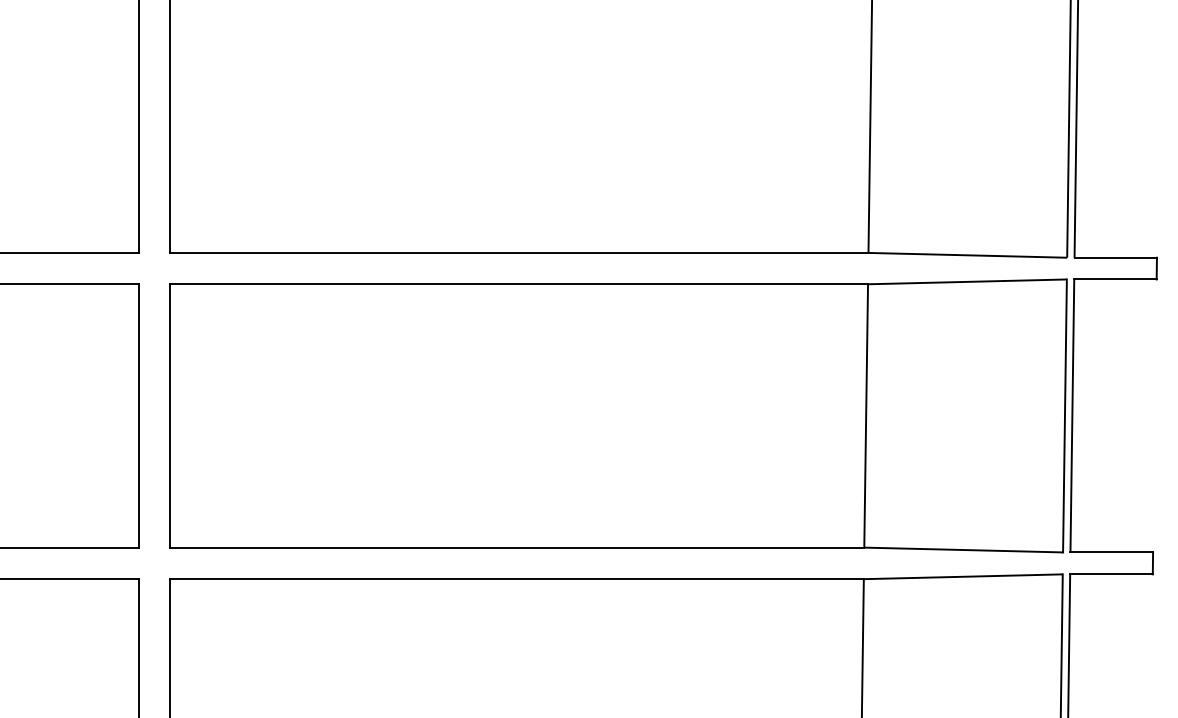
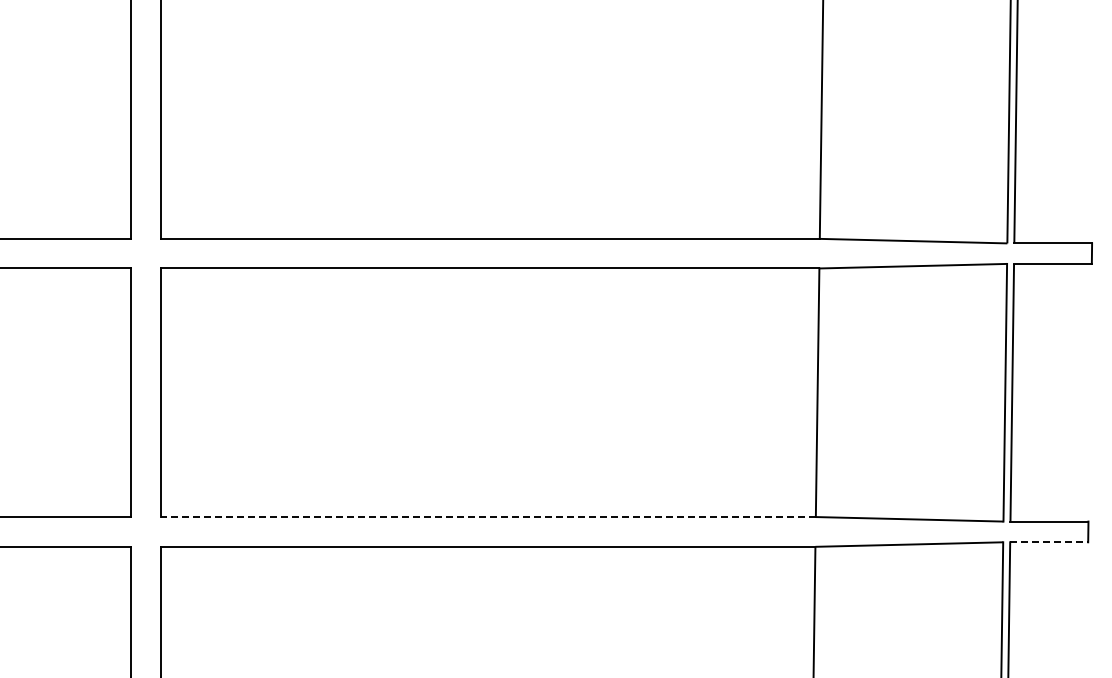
line: (517, 548) -> (488, 517), solid -> dashed
line: (1111, 574) -> (1049, 542), solid -> dashed

